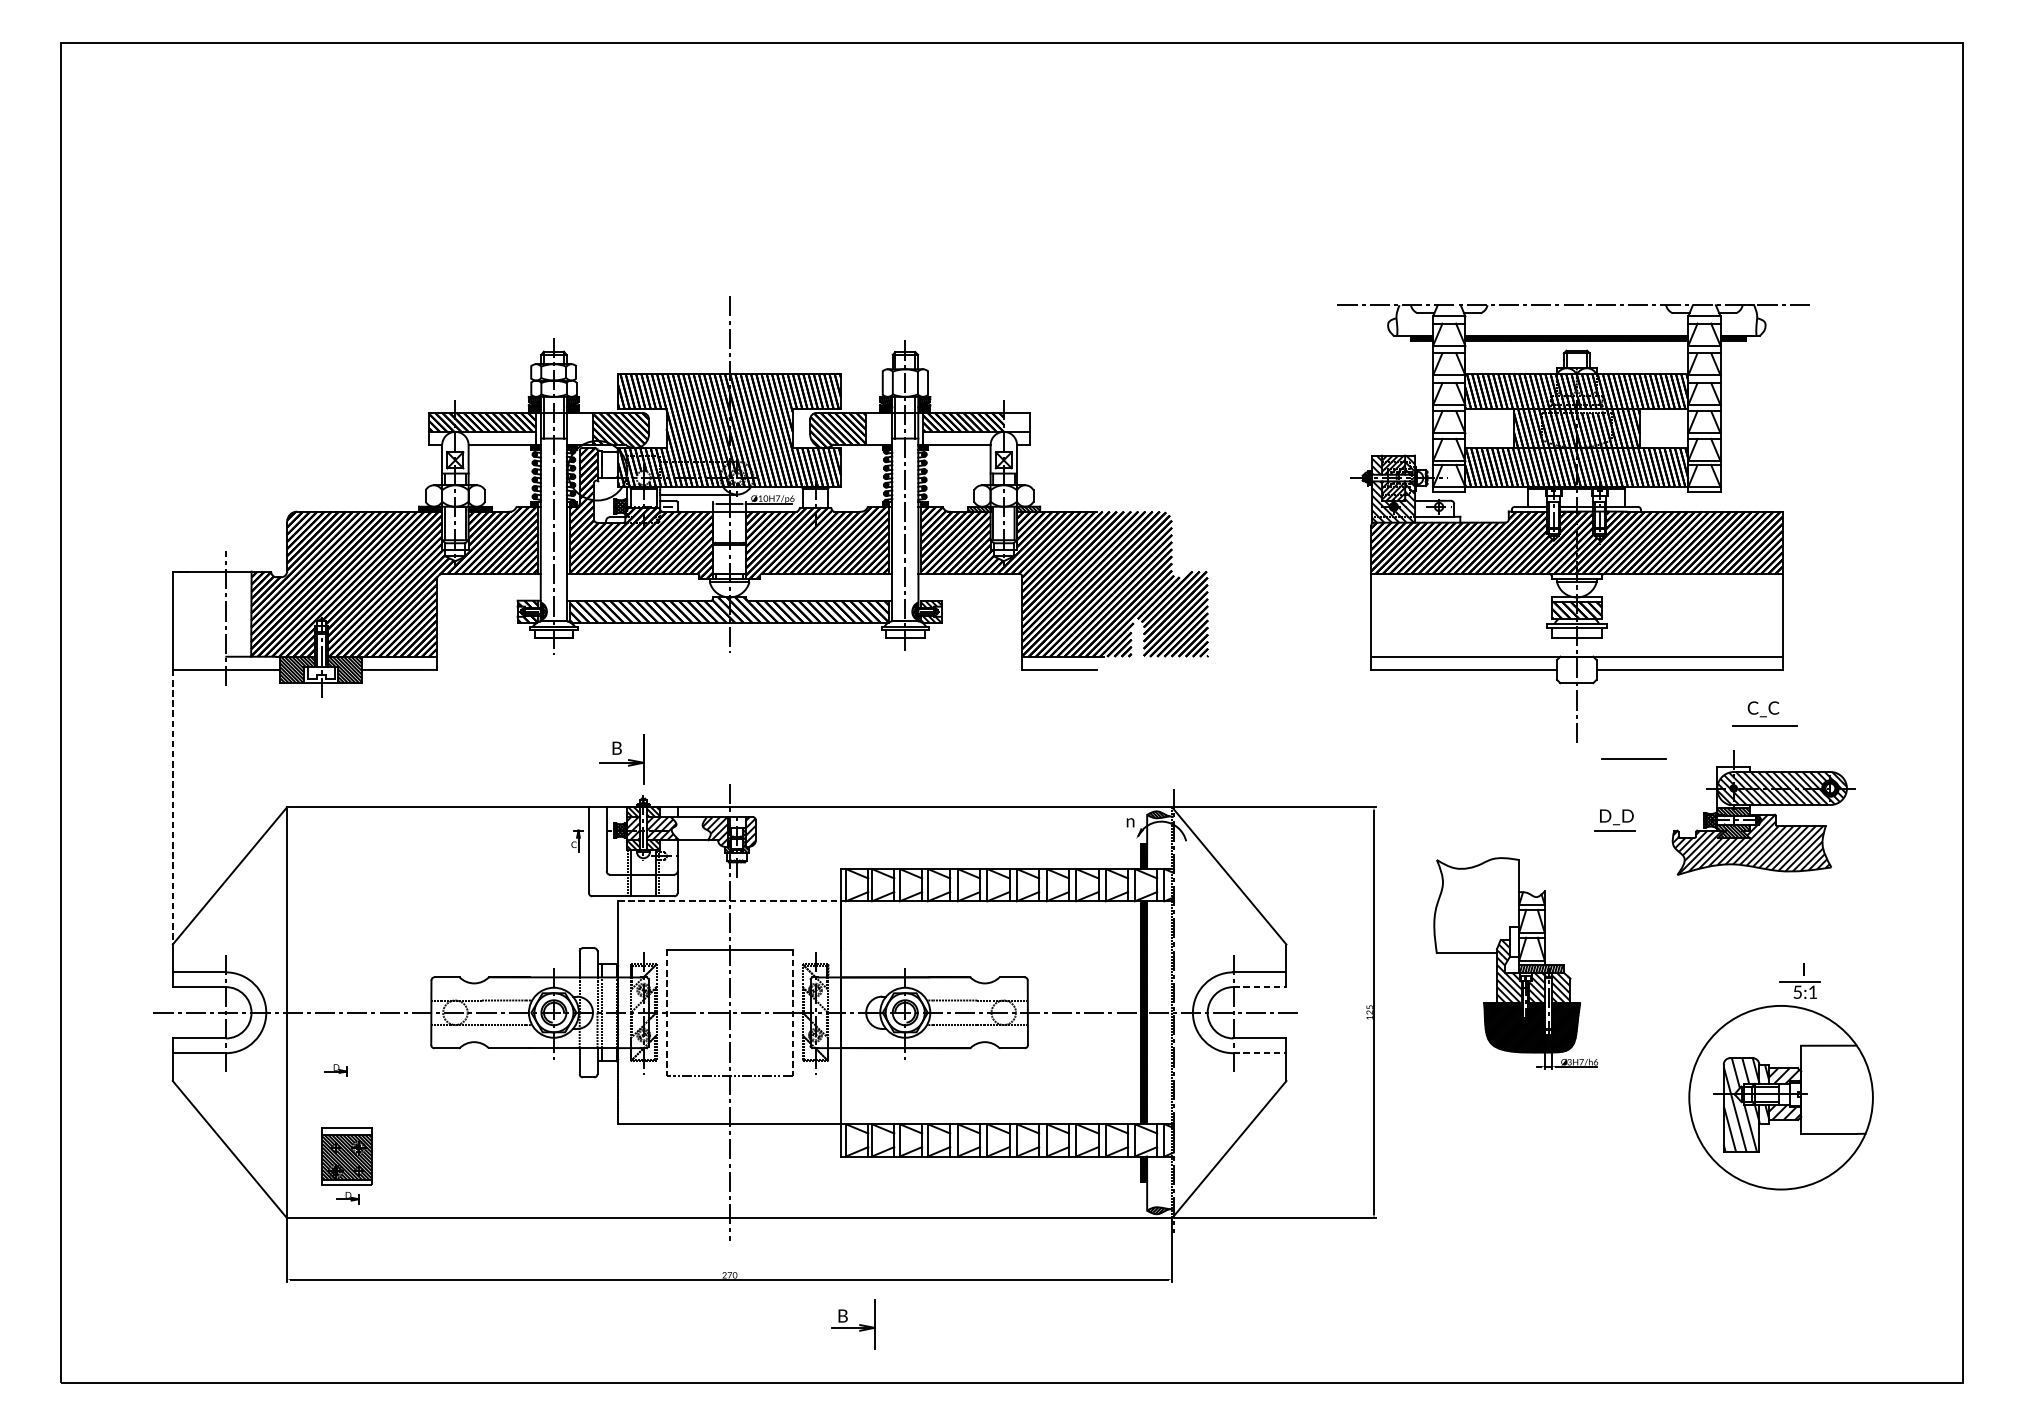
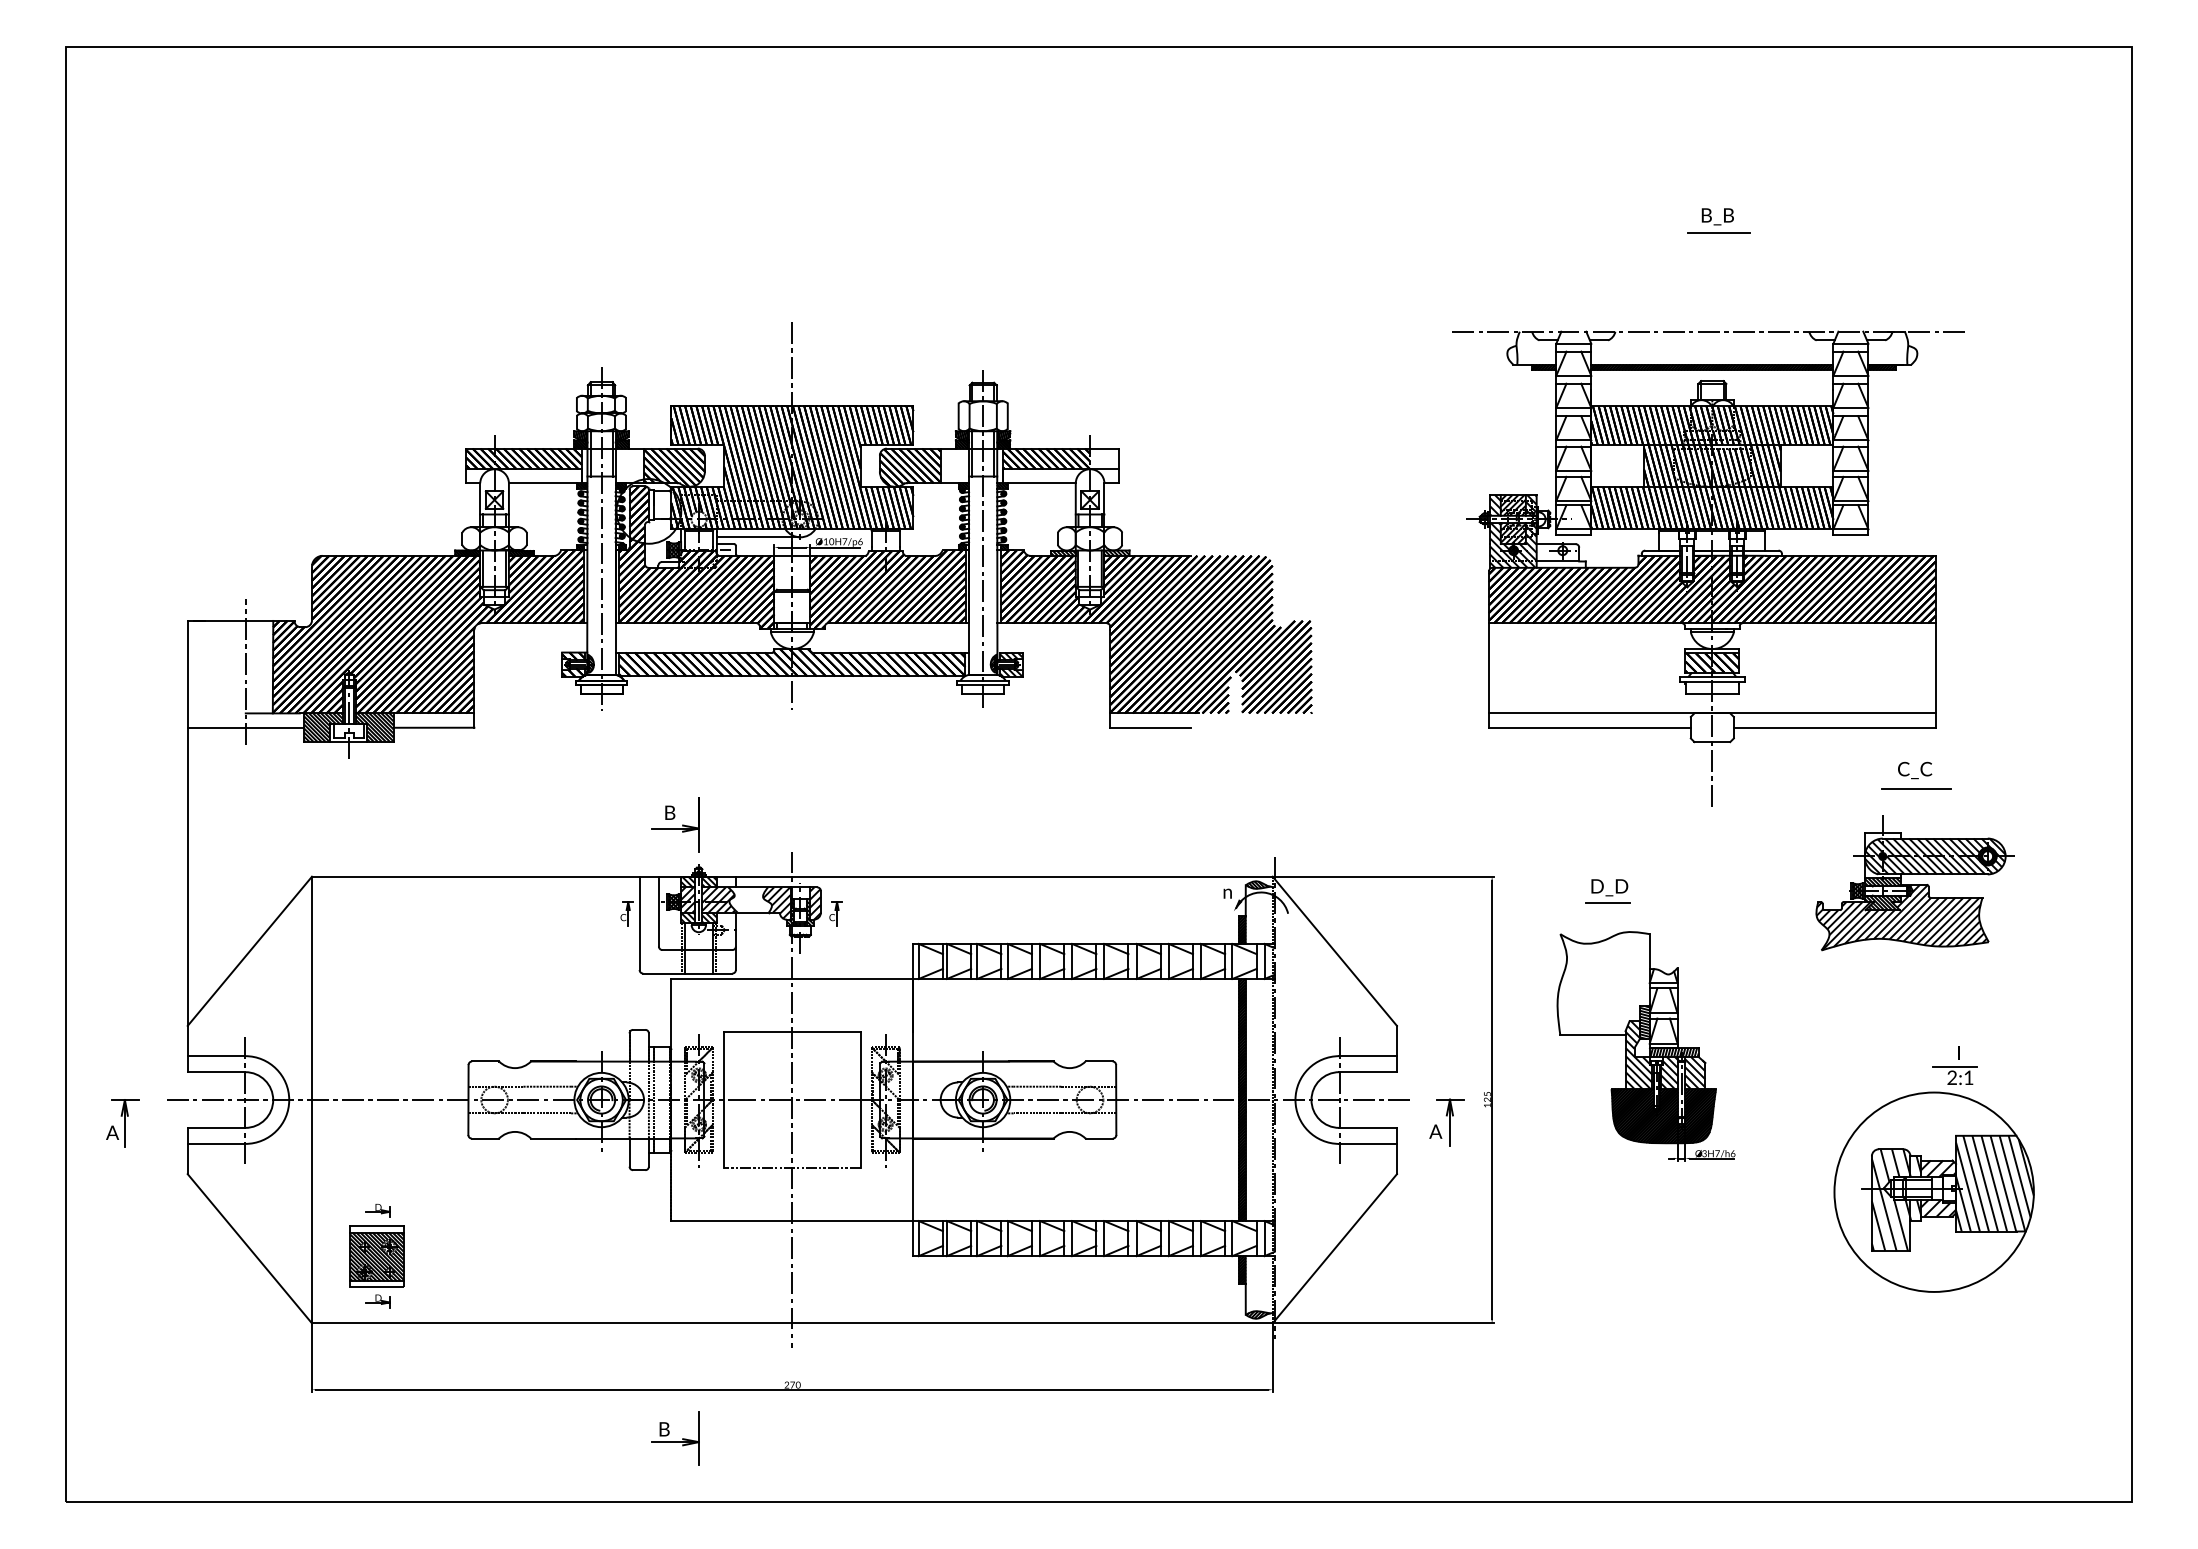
part: (1582, 202) -> (1718, 220), added
line: (1634, 759) -> (1774, 824), removed
line: (172, 807) -> (187, 877), dashed -> solid
part: (1614, 820) -> (1607, 891), moved
part: (769, 841) -> (835, 913), added
line: (729, 901) -> (792, 979), dashed -> solid
hatch: (1514, 941) -> (1644, 1022), added
line: (1260, 987) -> (1368, 1072), dashed -> solid
text: (1797, 992) -> (1951, 1077), 5:1 -> 2:1
line: (666, 1013) -> (723, 1100), dashed -> solid
line: (792, 1013) -> (860, 1100), dashed -> solid
part: (1332, 1033) -> (1446, 1122), added
part: (112, 1034) -> (122, 1123), added
line: (1260, 1052) -> (1368, 1143), dashed -> solid
part: (335, 1070) -> (377, 1210), moved
hatch: (1836, 1089) -> (1994, 1183), added
part: (853, 1324) -> (675, 1438), moved

